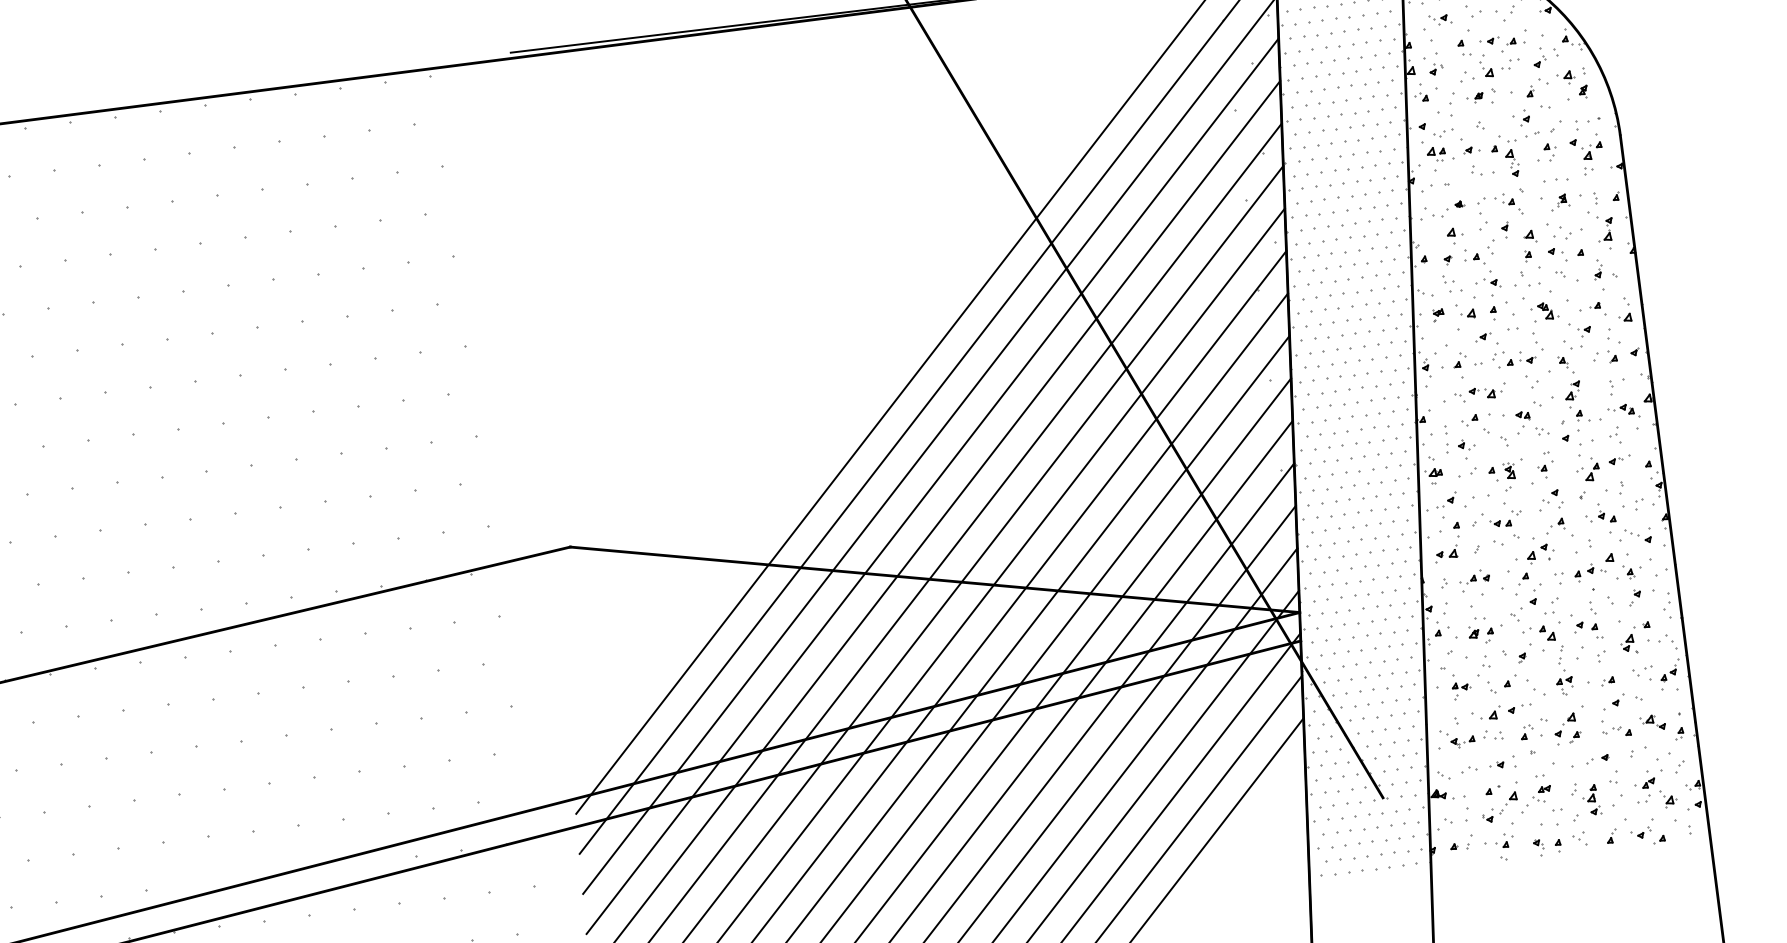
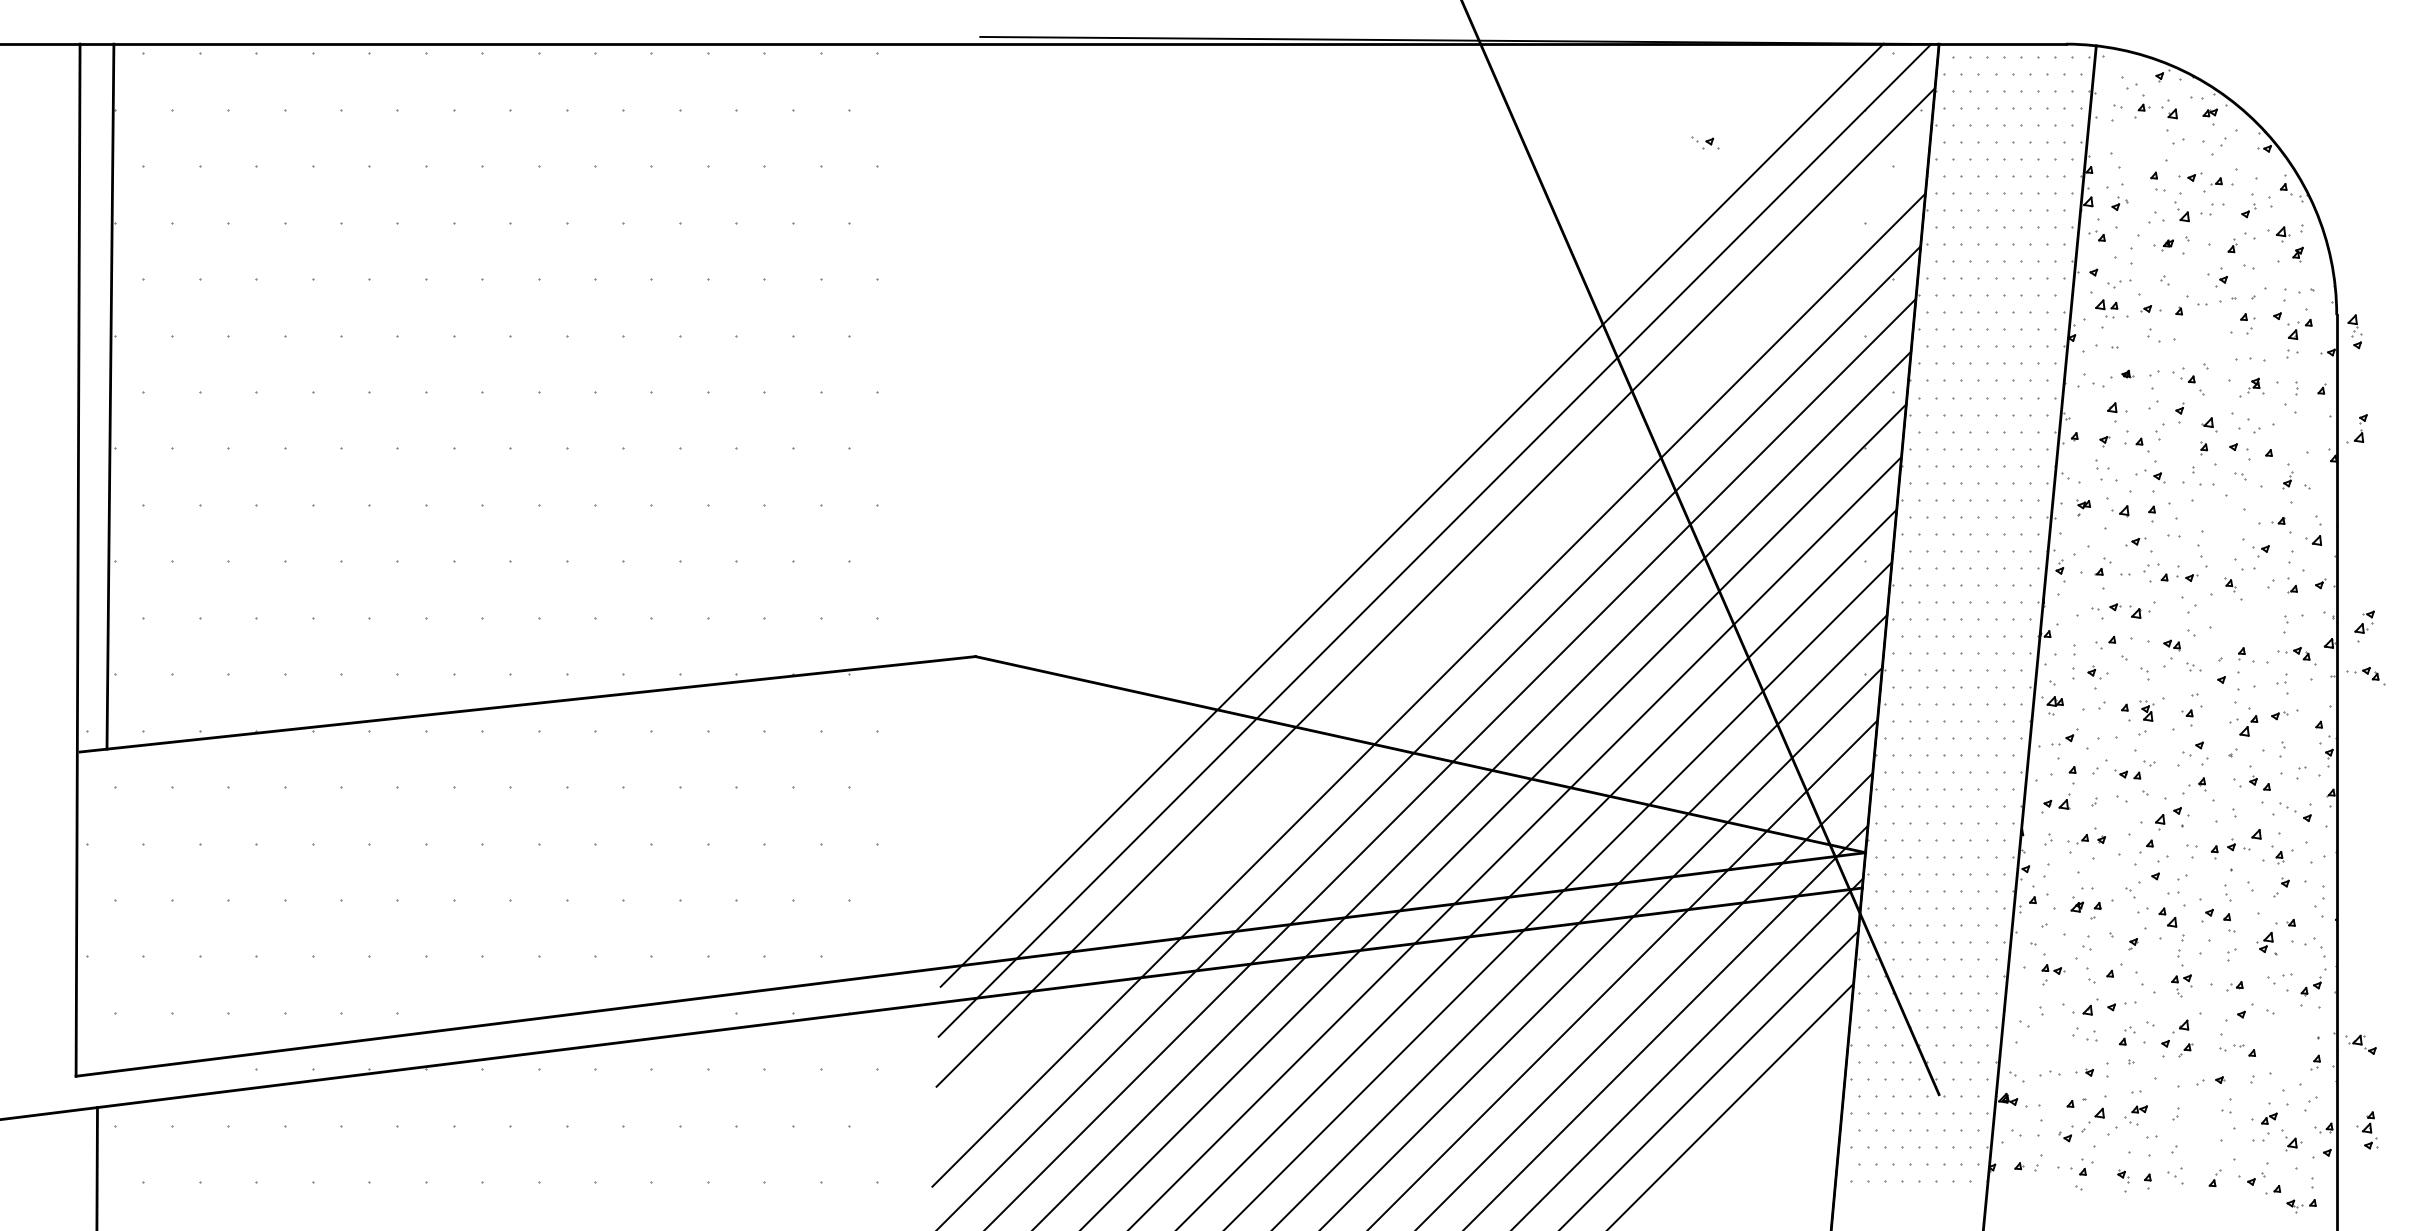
part: (1440, 19) -> (1705, 142), moved
part: (1511, 163) -> (2354, 331), moved
part: (1604, 229) -> (2356, 428), moved
part: (1544, 311) -> (2215, 519), removed
part: (1573, 394) -> (2364, 626), moved
part: (1680, 421) -> (2365, 676), added
line: (932, 485) -> (1432, 638), removed
part: (1652, 722) -> (2360, 1044), moved
part: (1463, 742) -> (2301, 1206), moved
part: (1591, 800) -> (2367, 1130), moved

